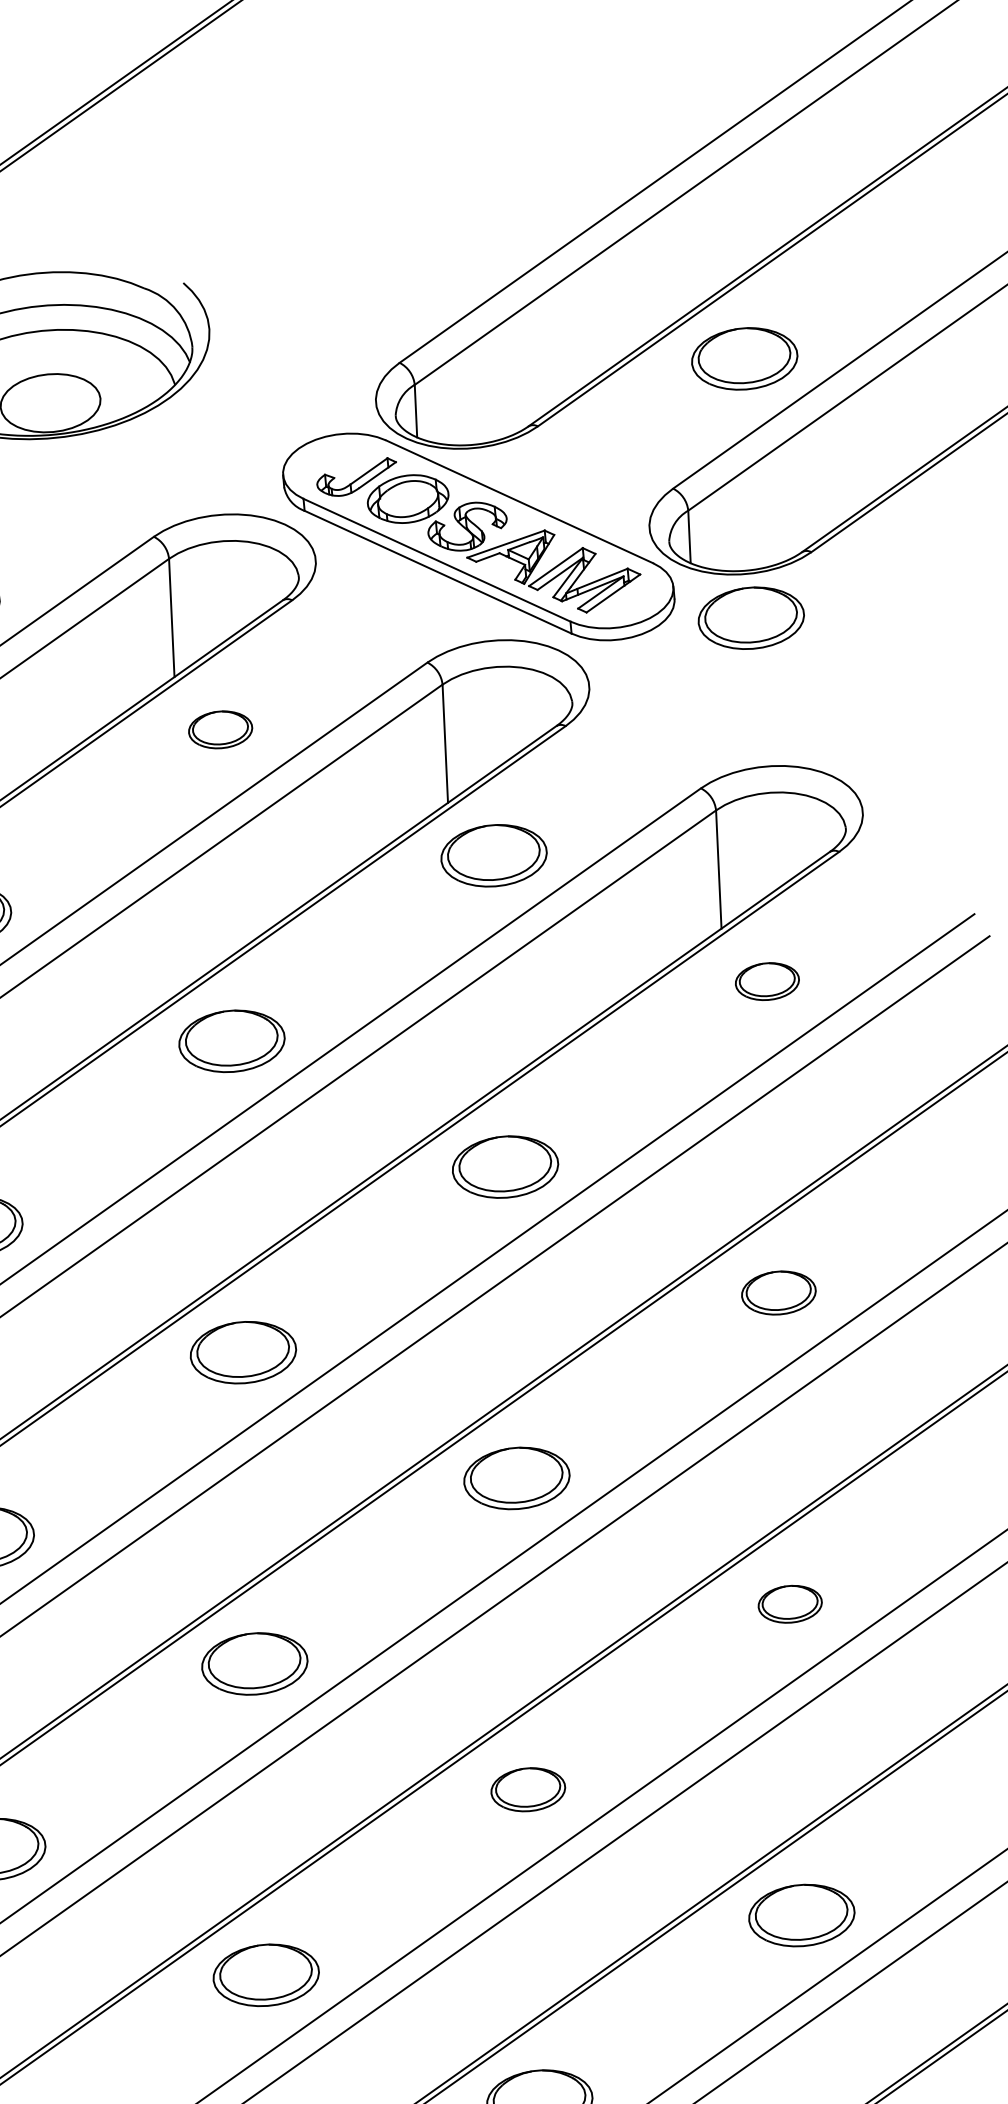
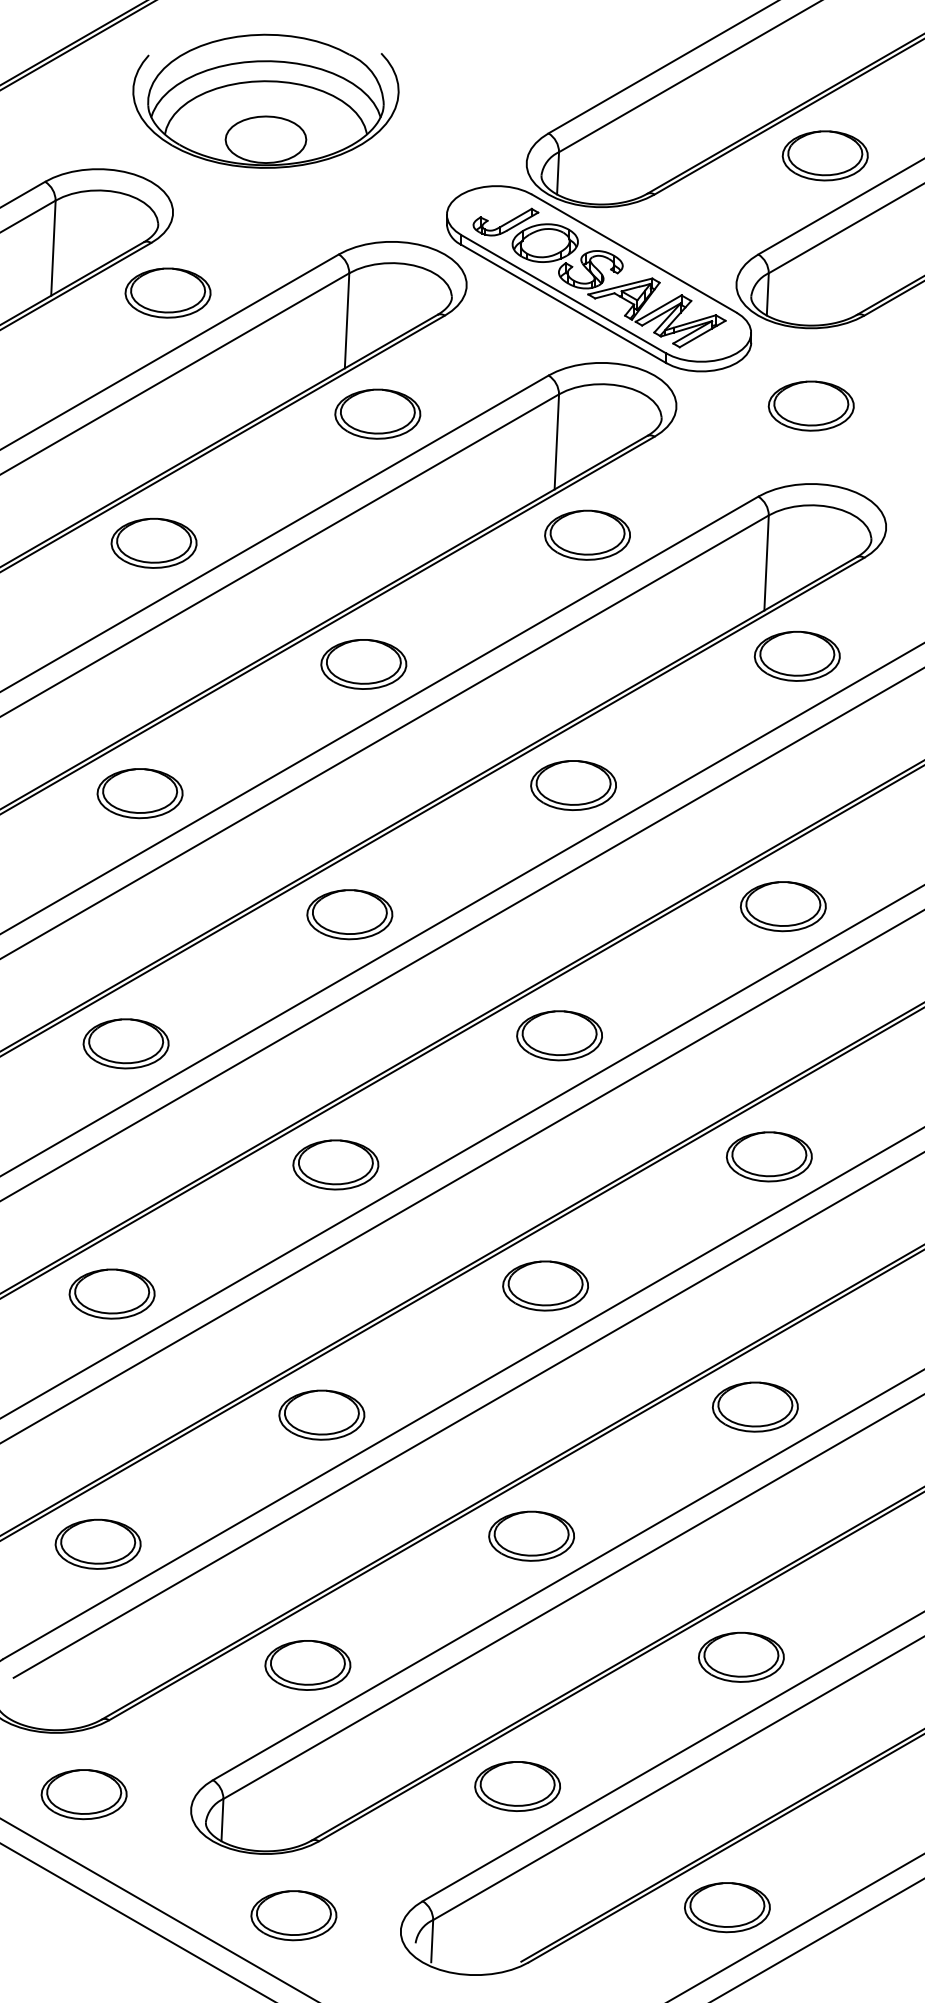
part: (750, 617) -> (810, 405), moved
part: (220, 729) -> (377, 413), size x1.67
part: (766, 981) -> (796, 656), size x1.67
part: (777, 1292) -> (782, 906), size x1.43
part: (789, 1603) -> (768, 1156), size x1.67
part: (528, 1789) -> (545, 1285), size x1.43

